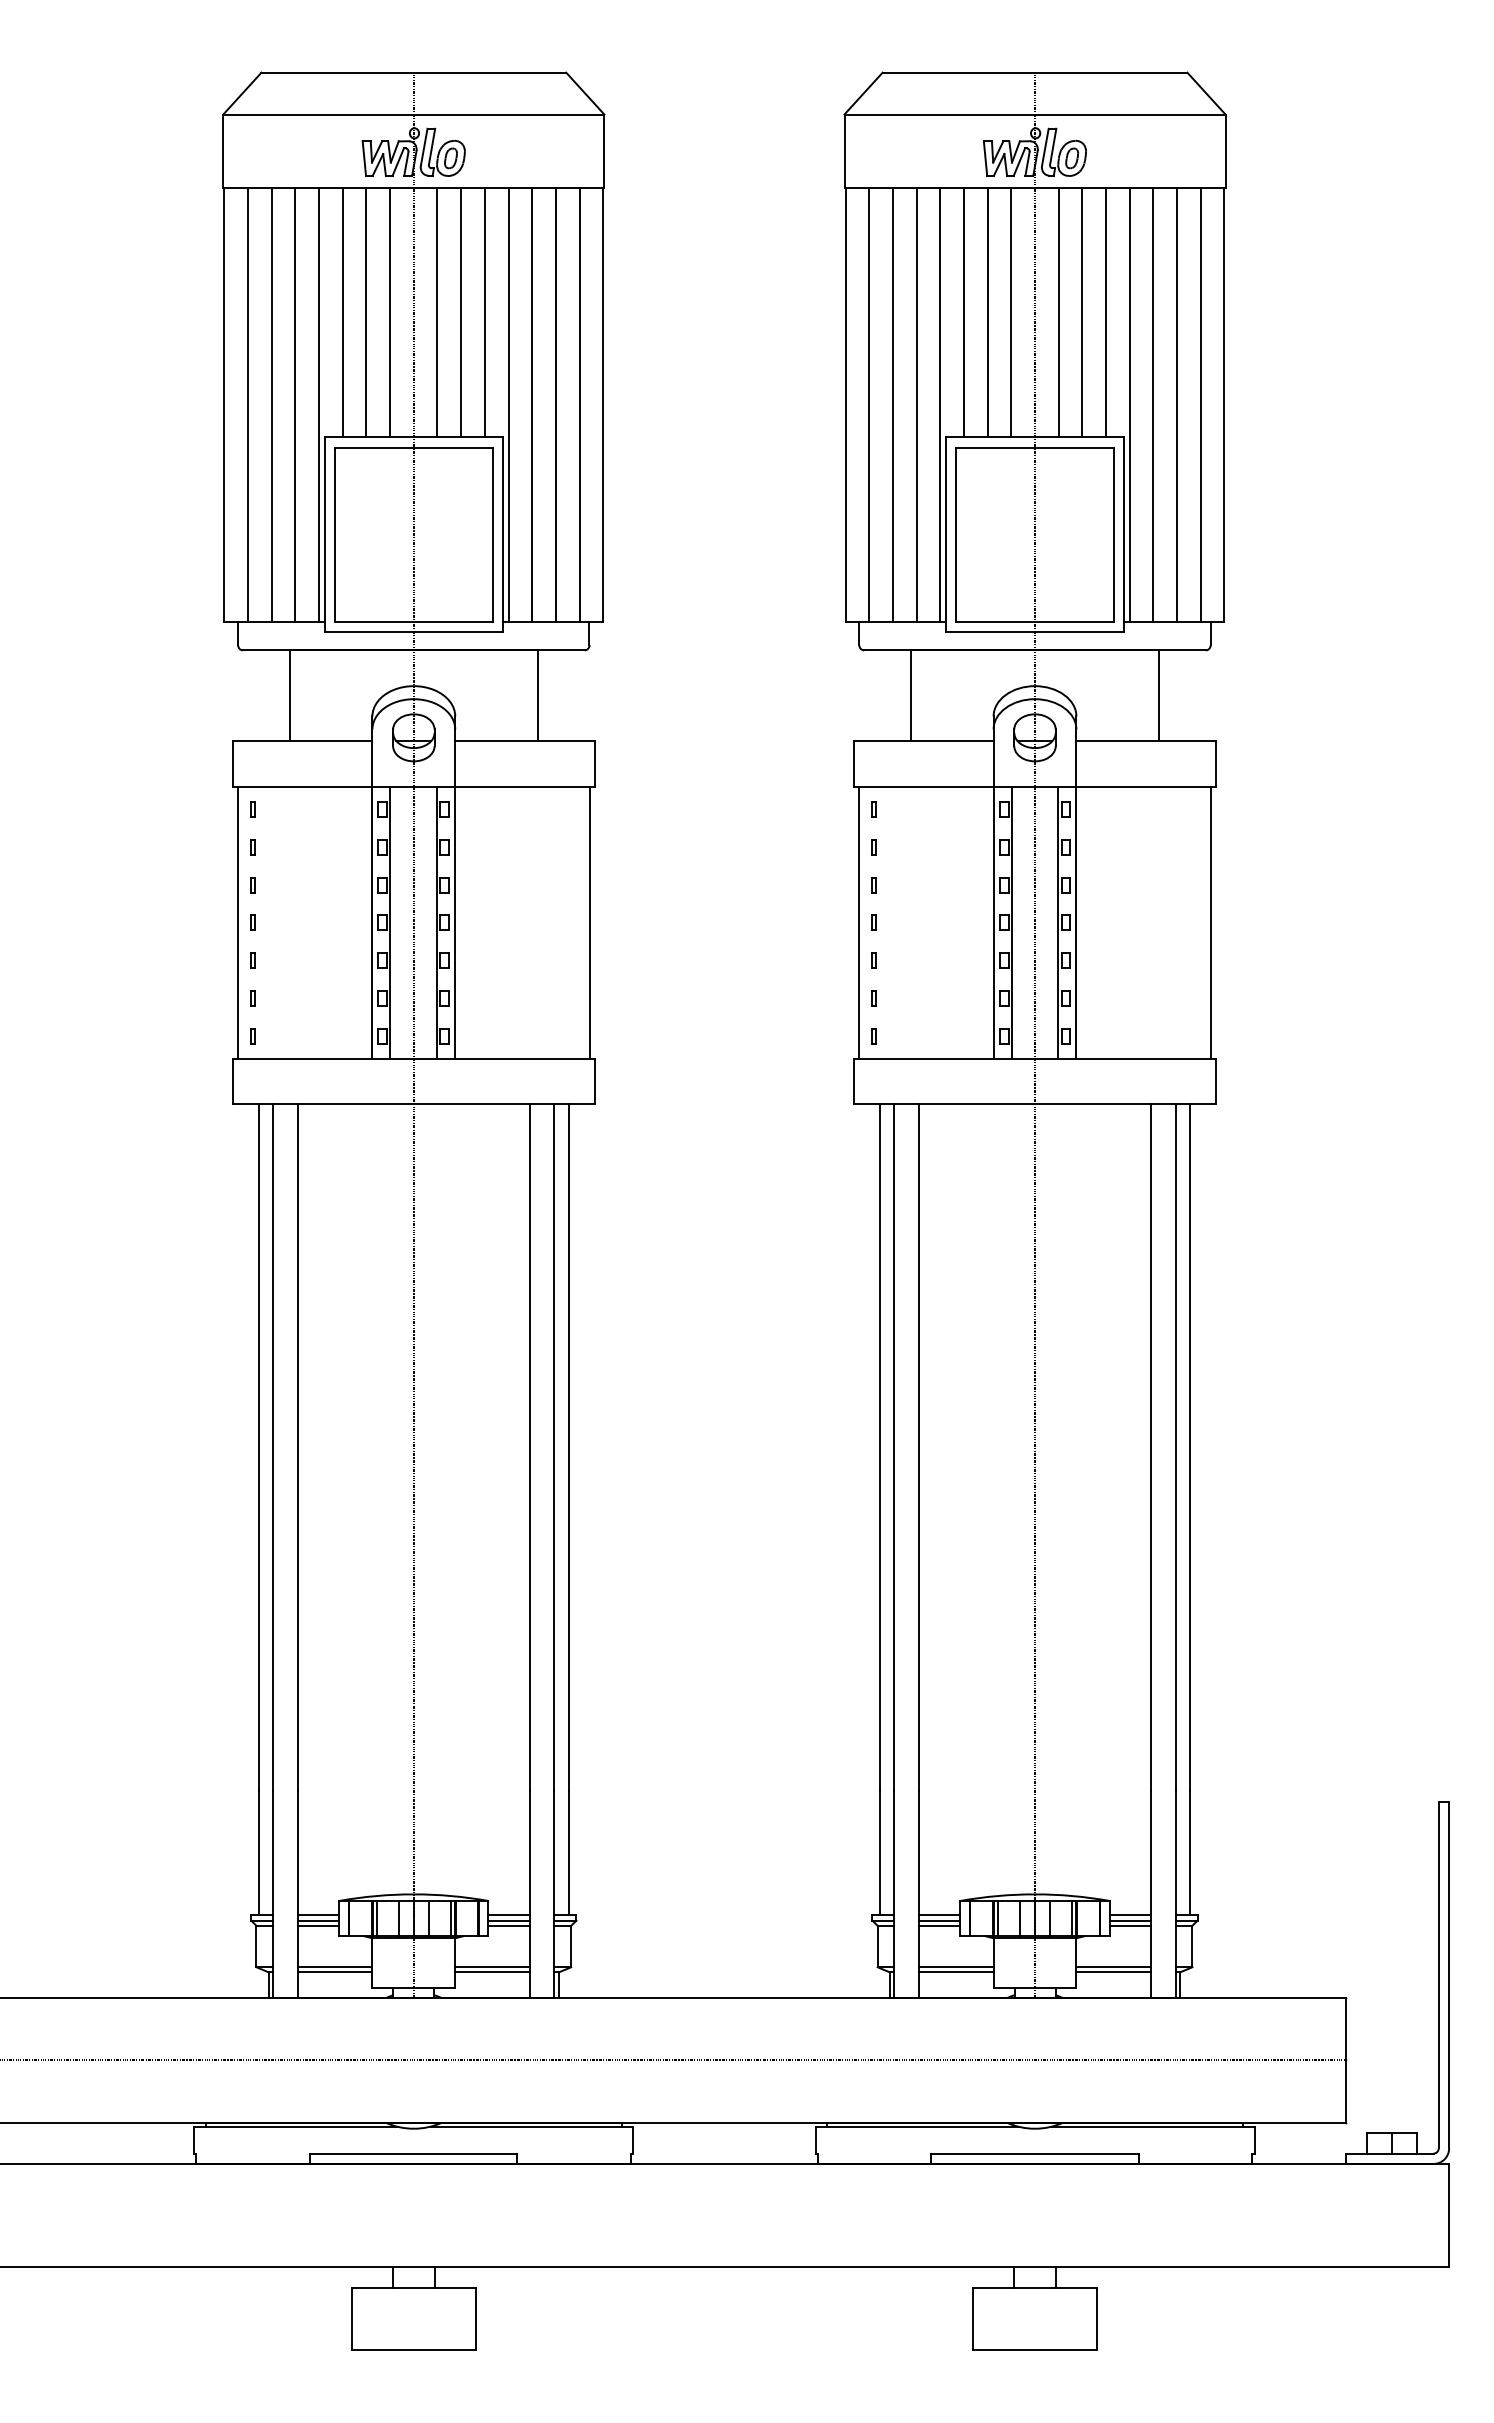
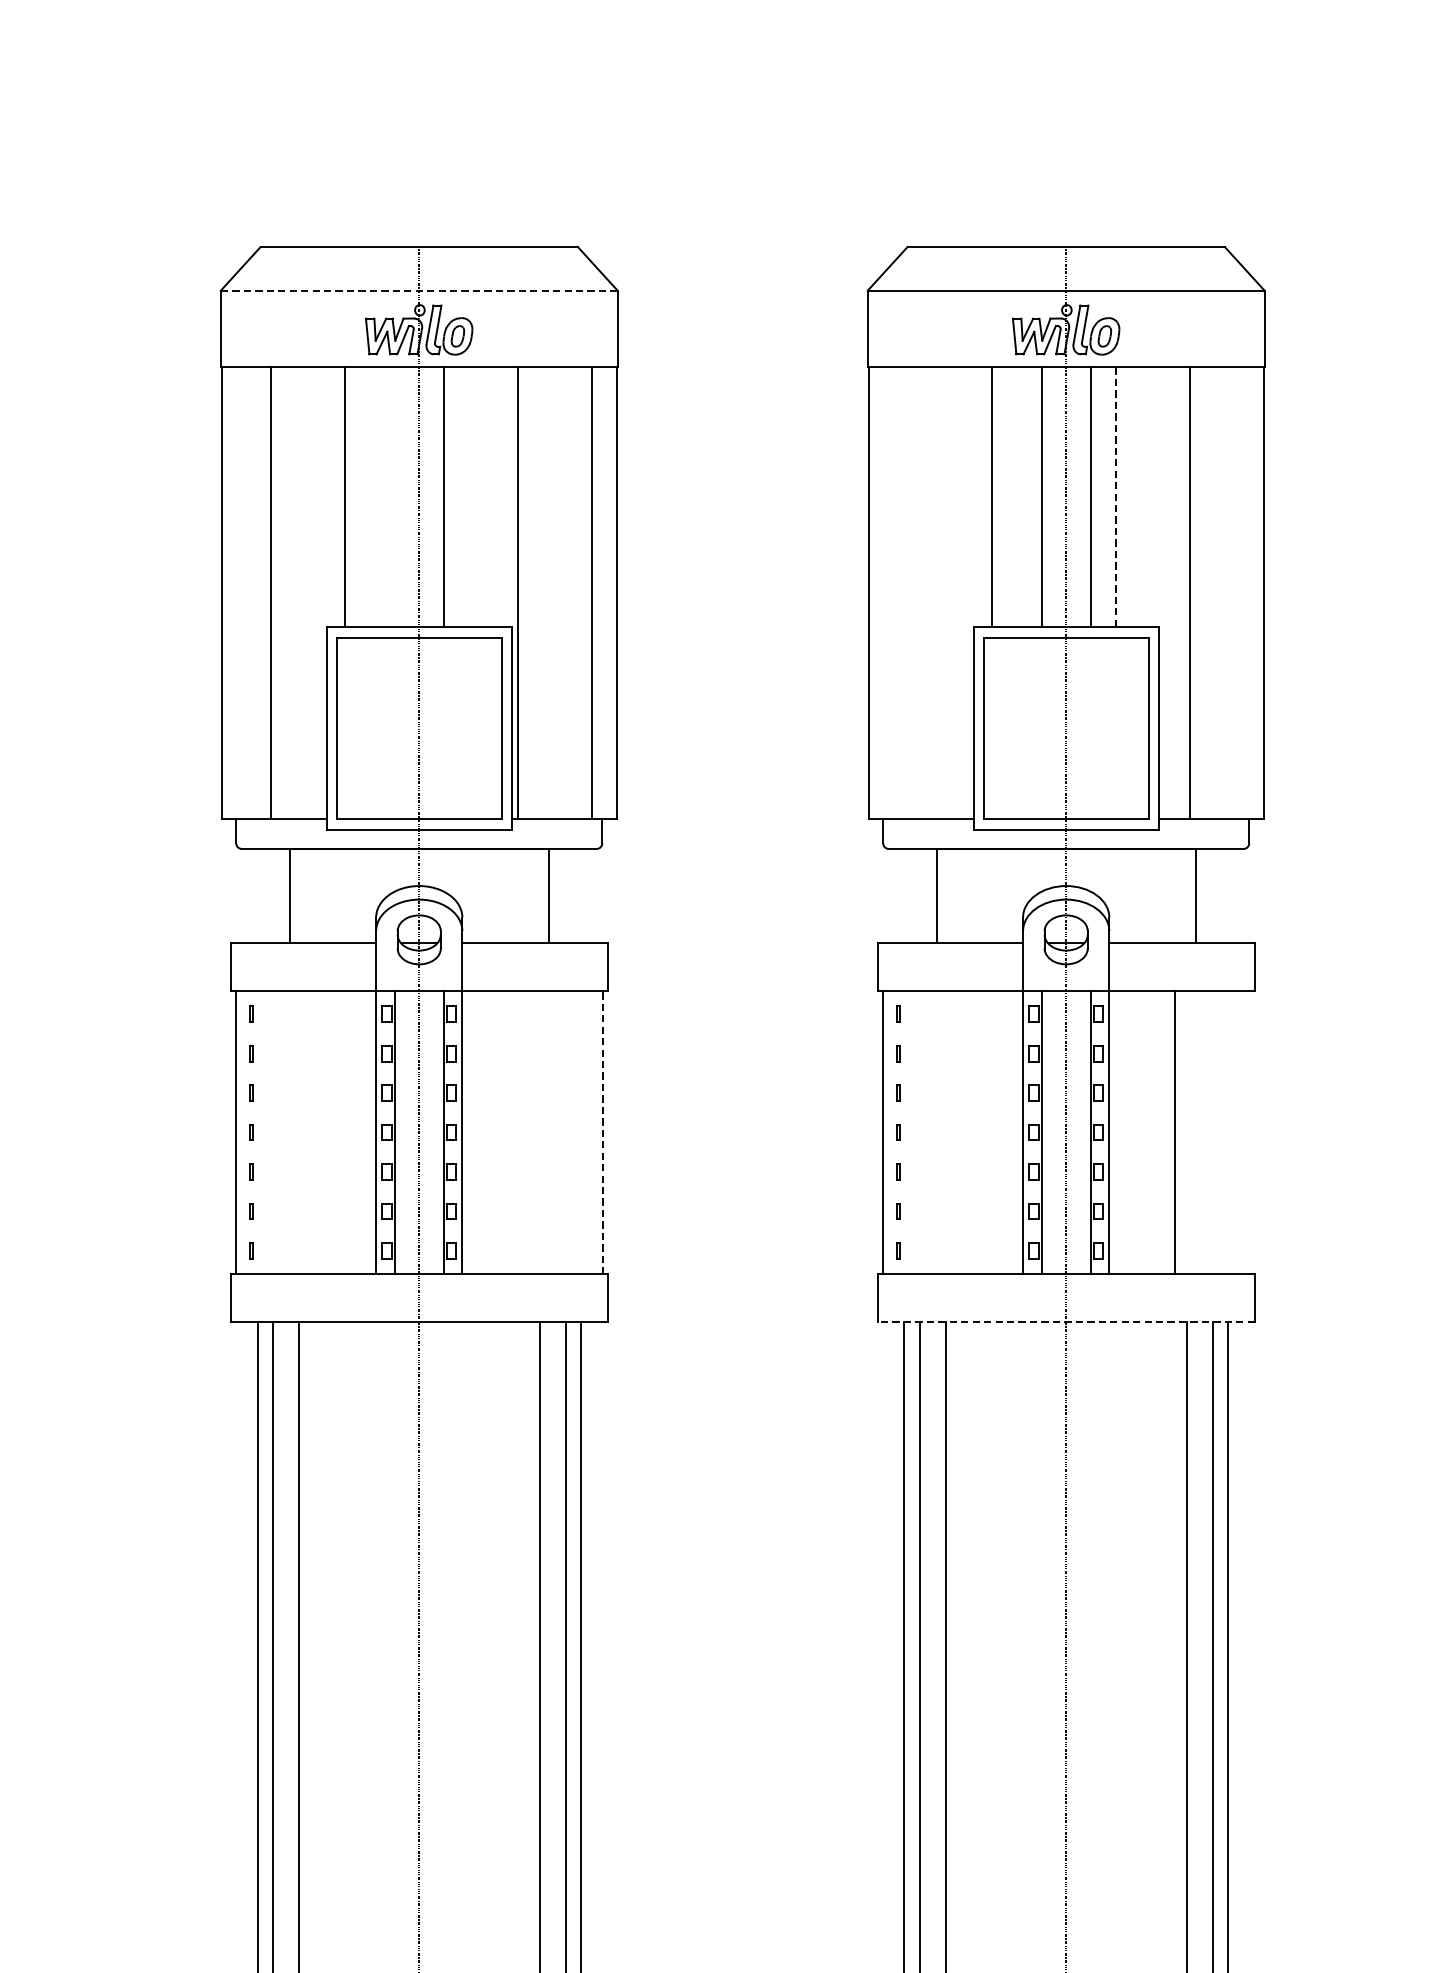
line: (413, 114) -> (418, 290), solid -> dashed
line: (366, 312) -> (369, 496), removed
line: (390, 312) -> (394, 496), removed
line: (461, 312) -> (468, 496), removed
line: (484, 312) -> (492, 496), removed
line: (987, 312) -> (1016, 496), removed
line: (1082, 312) -> (1115, 496), solid -> dashed
line: (1106, 312) -> (1140, 496), removed
line: (247, 404) -> (246, 592), removed
line: (295, 404) -> (296, 592), removed
line: (319, 404) -> (321, 592), removed
line: (532, 404) -> (542, 592), removed
line: (555, 404) -> (566, 592), removed
line: (869, 404) -> (893, 592), removed
line: (892, 404) -> (917, 592), removed
line: (916, 404) -> (942, 592), removed
line: (940, 404) -> (967, 592), removed
line: (1129, 404) -> (1164, 592), removed
line: (1177, 404) -> (1214, 592), removed
line: (1200, 404) -> (1238, 592), removed
line: (589, 922) -> (602, 1132), solid -> dashed
line: (1211, 922) -> (1175, 1132), moved
line: (1034, 1104) -> (1065, 1321), solid -> dashed

